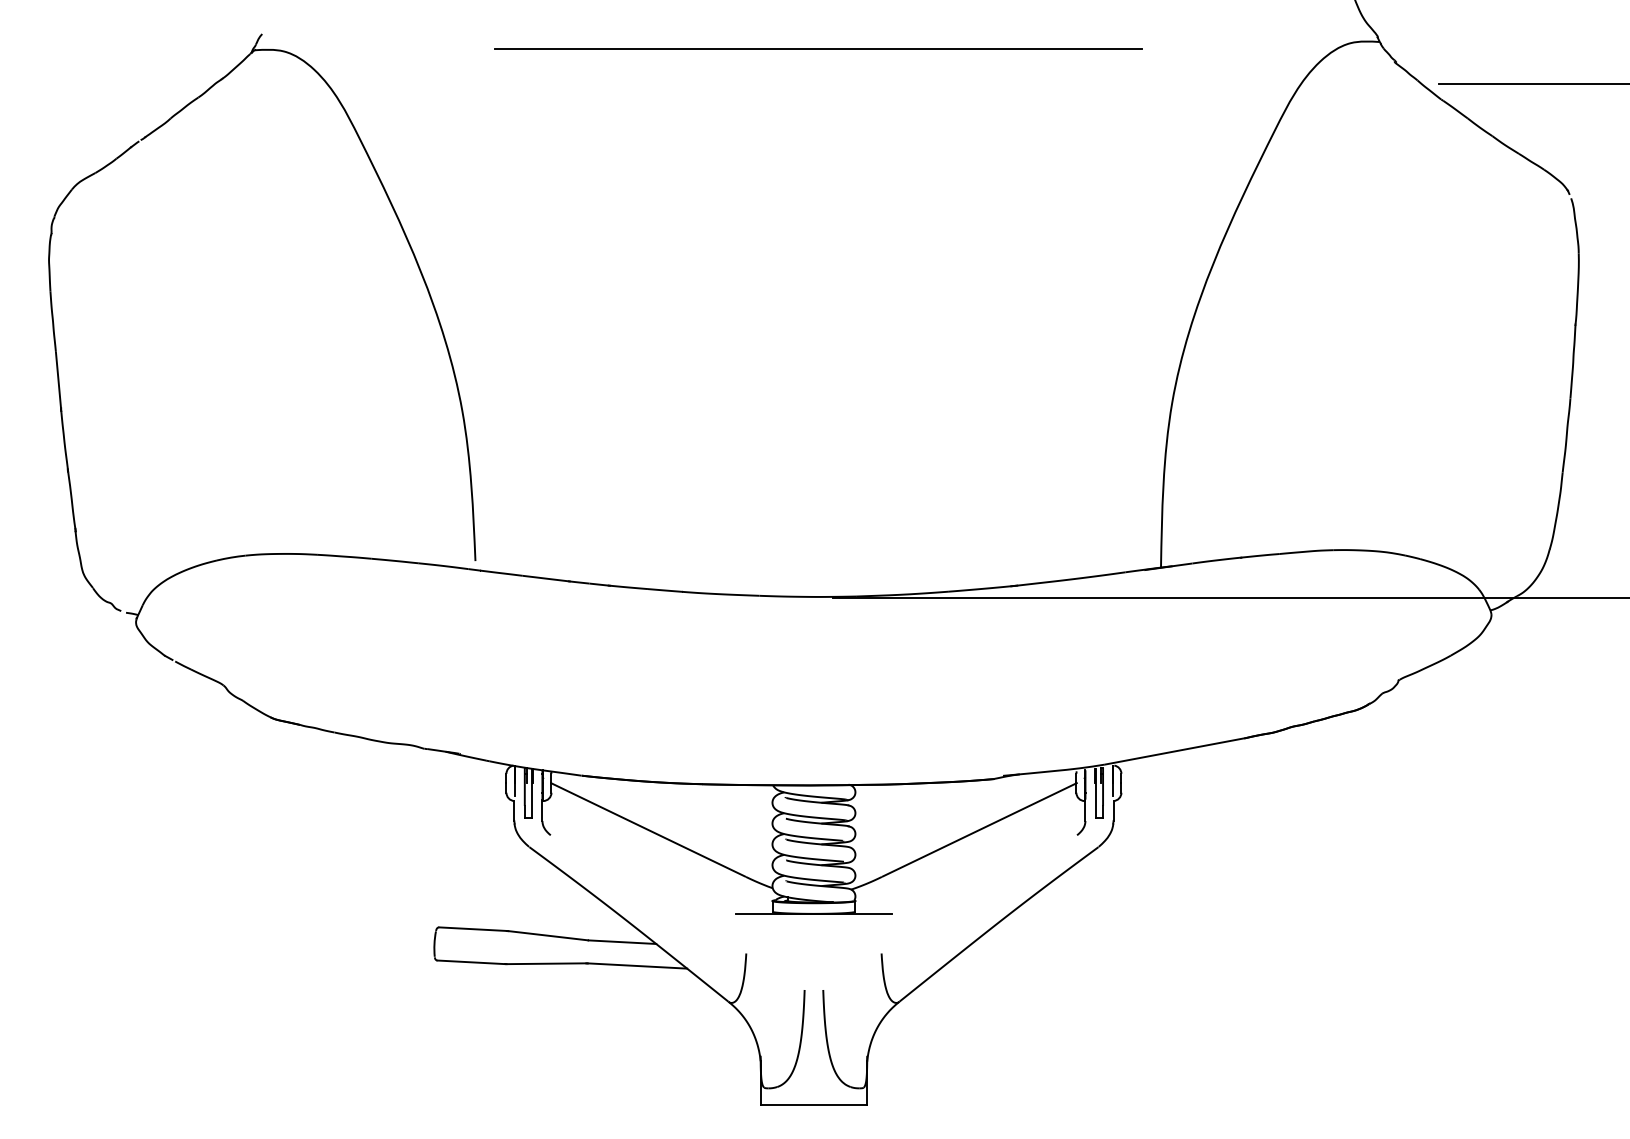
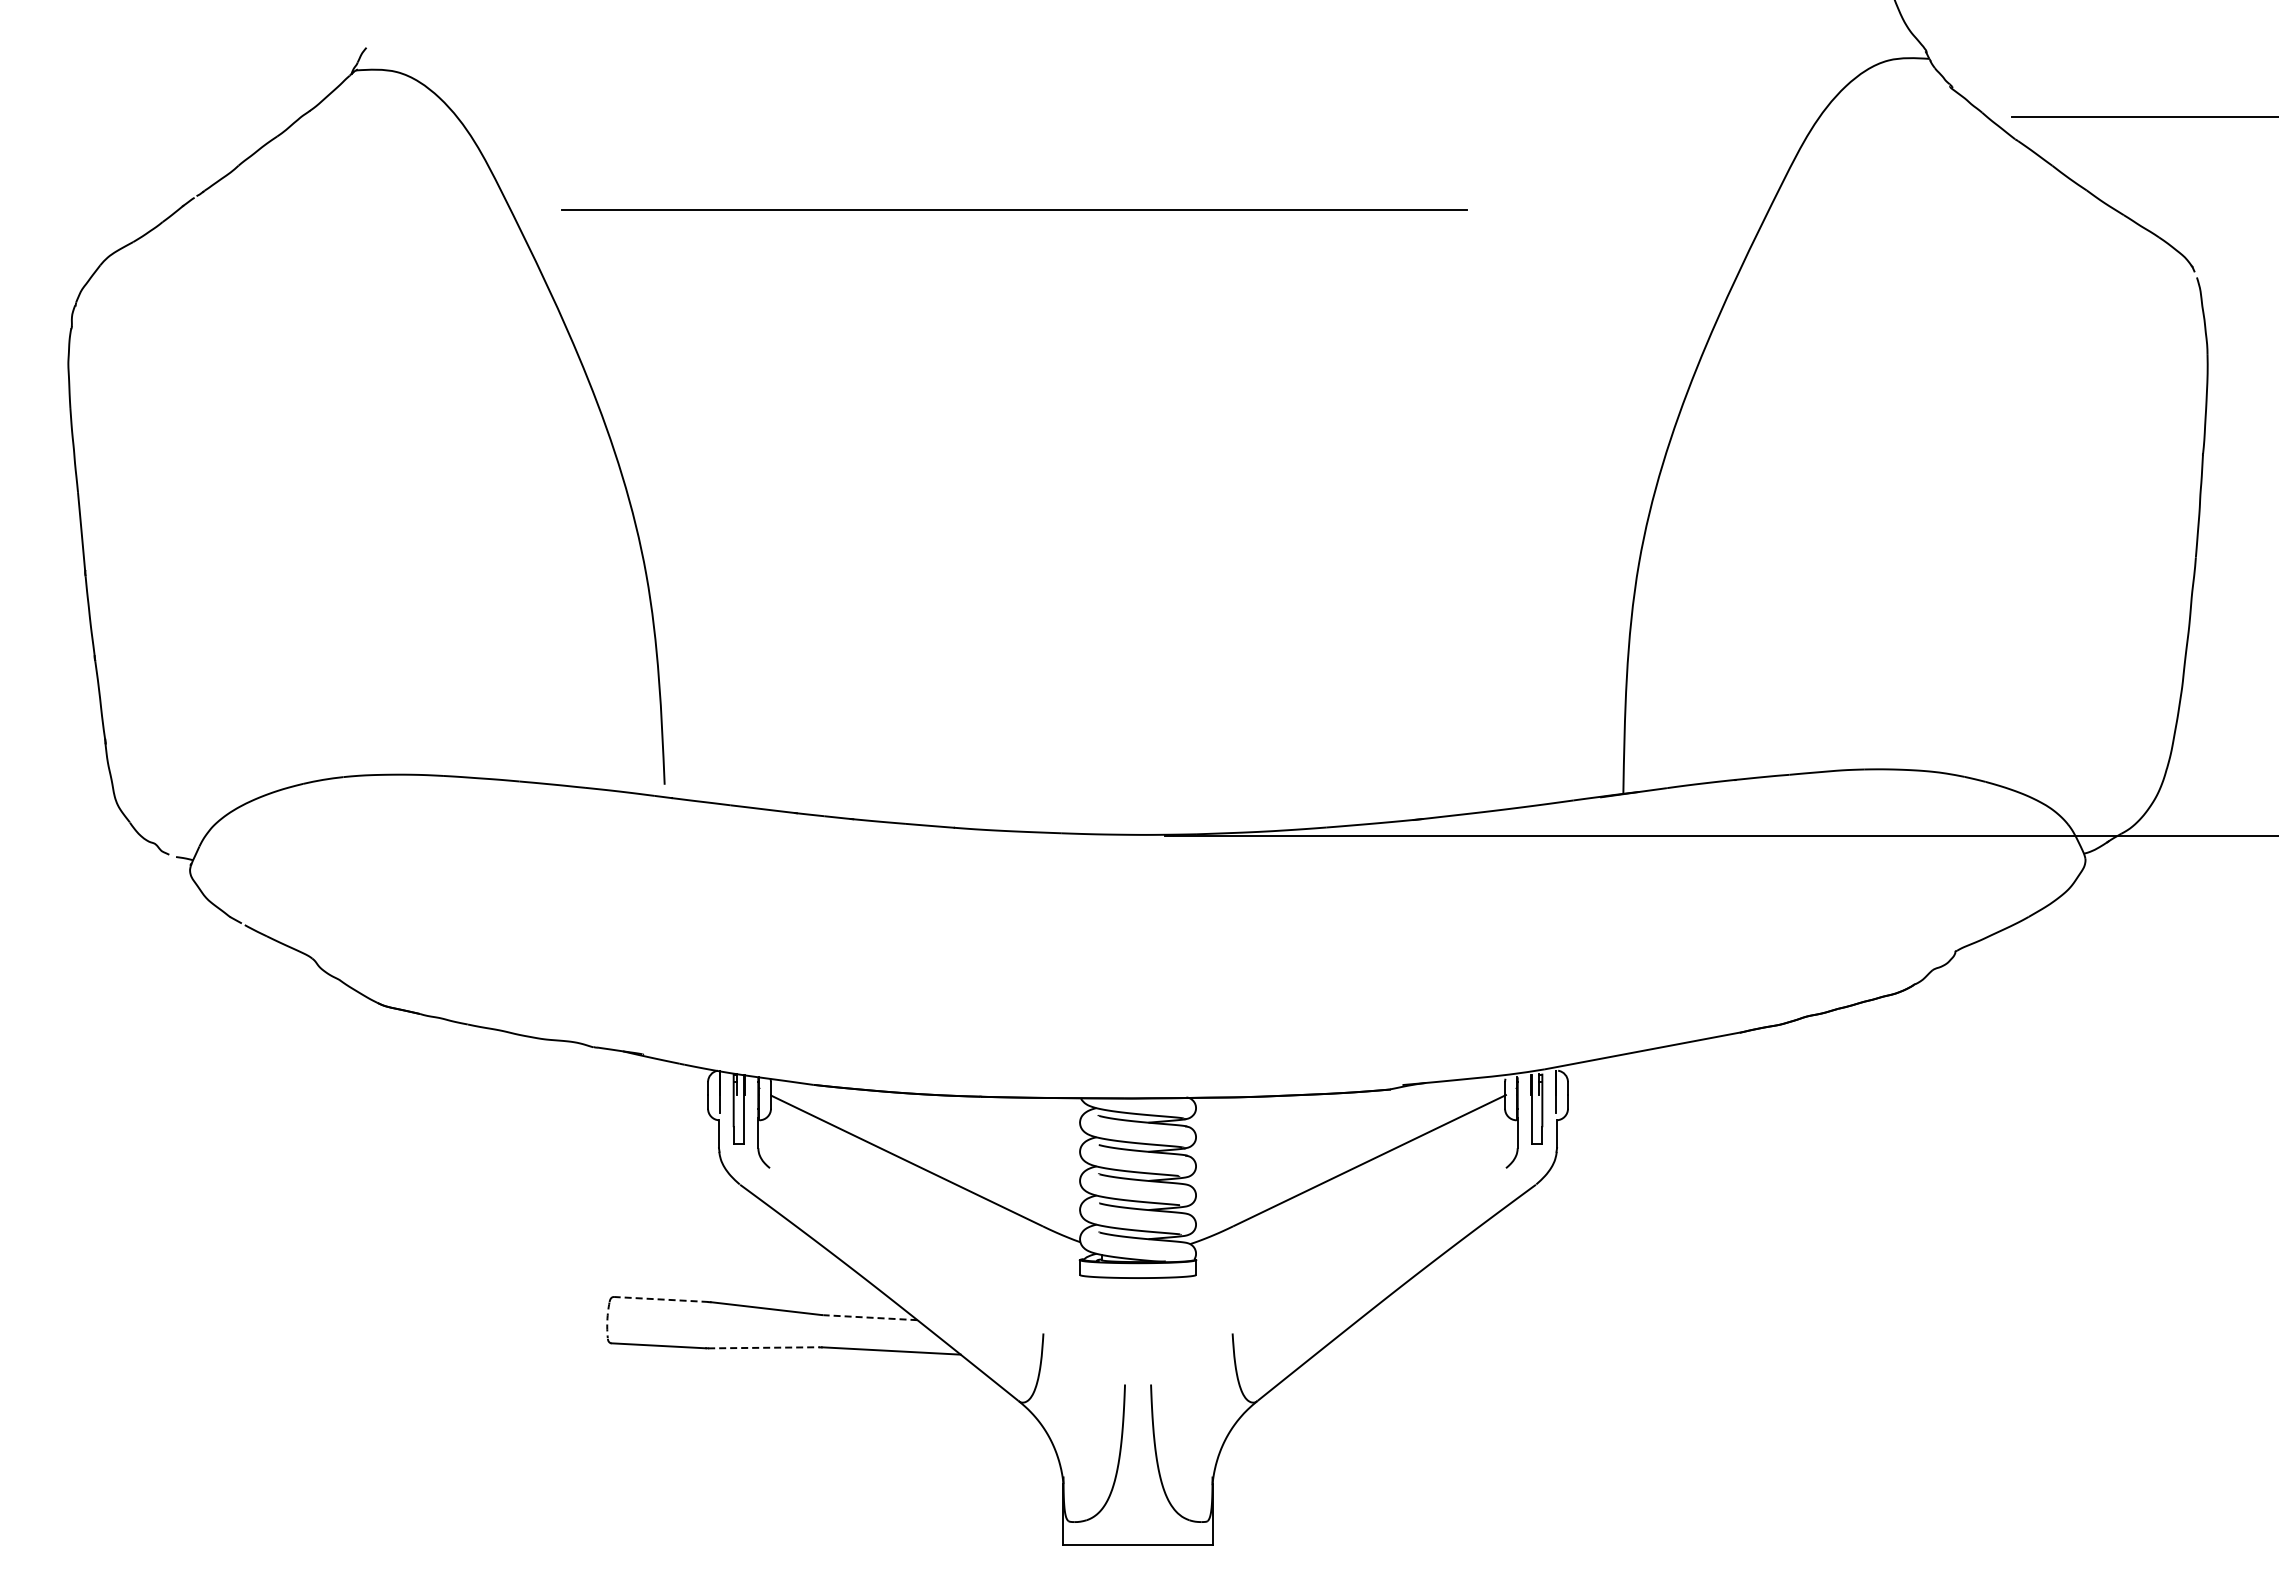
line: (818, 48) -> (1014, 209), moved
line: (813, 914) -> (1137, 1278), removed
line: (472, 929) -> (660, 1299), solid -> dashed
line: (622, 942) -> (870, 1317), solid -> dashed
arc: (434, 944) -> (607, 1320), solid -> dashed
line: (546, 963) -> (763, 1347), solid -> dashed

